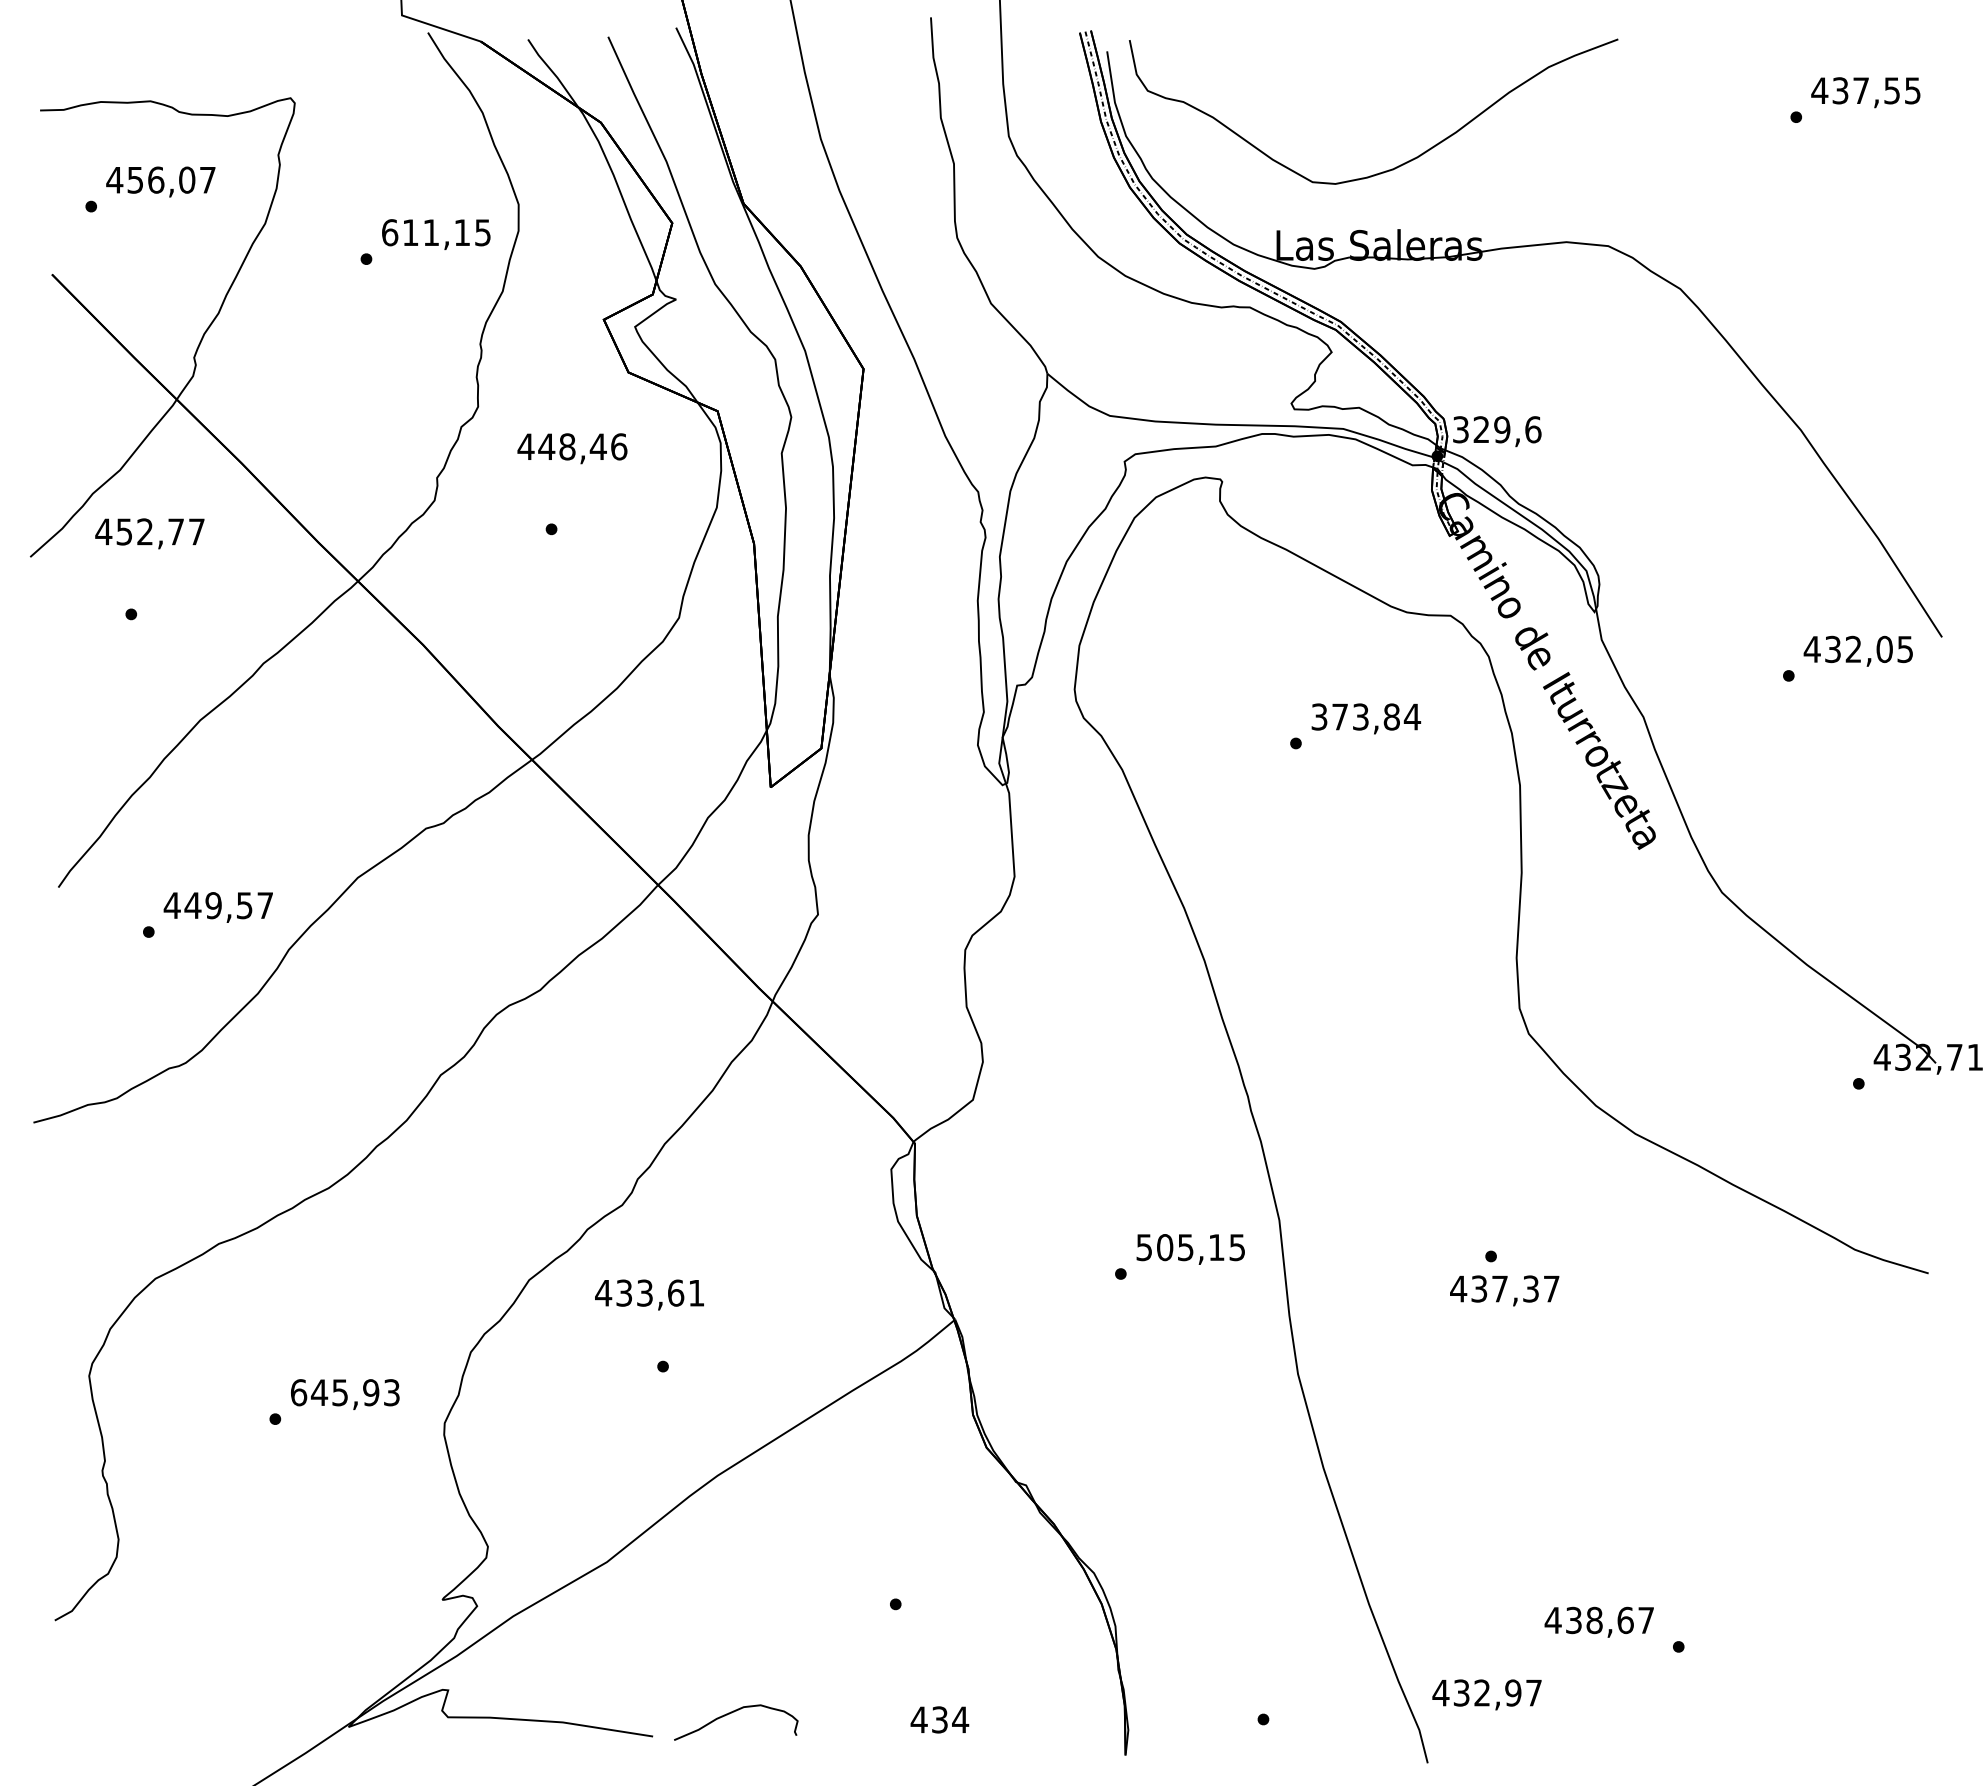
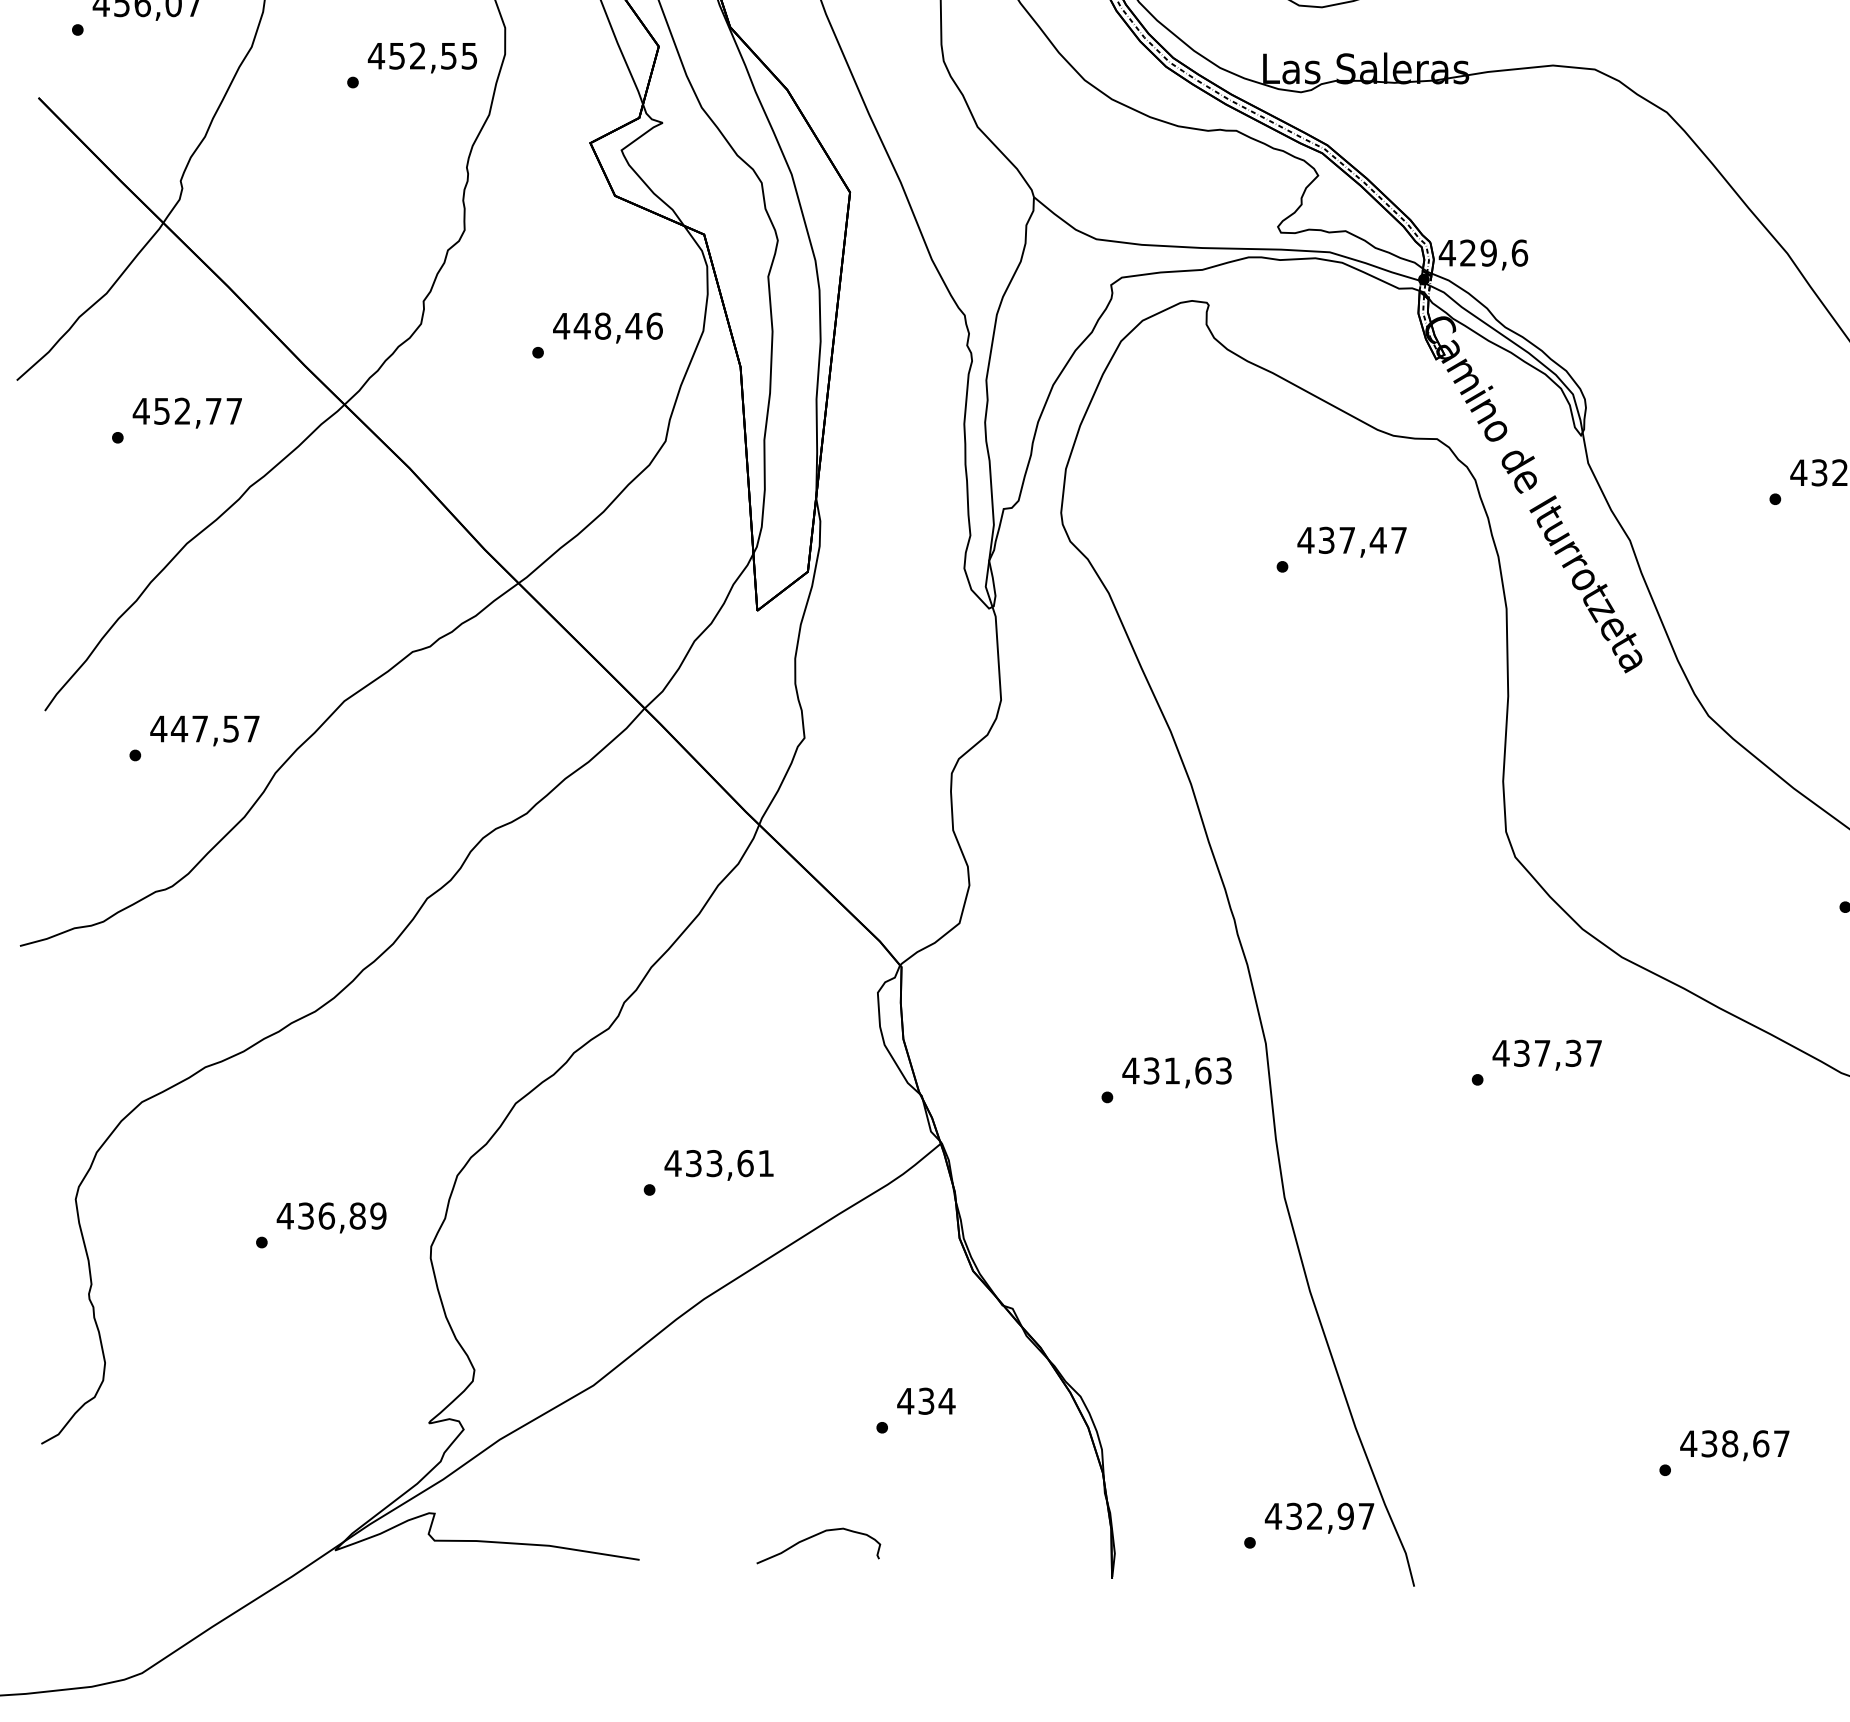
text: (425, 232) -> (412, 55), 611,15 -> 452,55
text: (1460, 429) -> (1447, 252), 329,6 -> 429,6
text: (572, 448) -> (608, 327), moved
text: (149, 533) -> (187, 412), moved
text: (1365, 716) -> (1352, 539), 373,84 -> 437,47
text: (213, 905) -> (200, 728), 449,57 -> 447,57
text: (1190, 1247) -> (1177, 1070), 505,15 -> 431,63
text: (1504, 1290) -> (1547, 1054), moved
text: (649, 1294) -> (719, 1164), moved
text: (344, 1392) -> (331, 1215), 645,93 -> 436,89
text: (1598, 1621) -> (1734, 1444), moved
text: (1486, 1694) -> (1319, 1517), moved
curve: (734, 1712) -> (817, 1535), moved
text: (939, 1719) -> (926, 1400), moved

